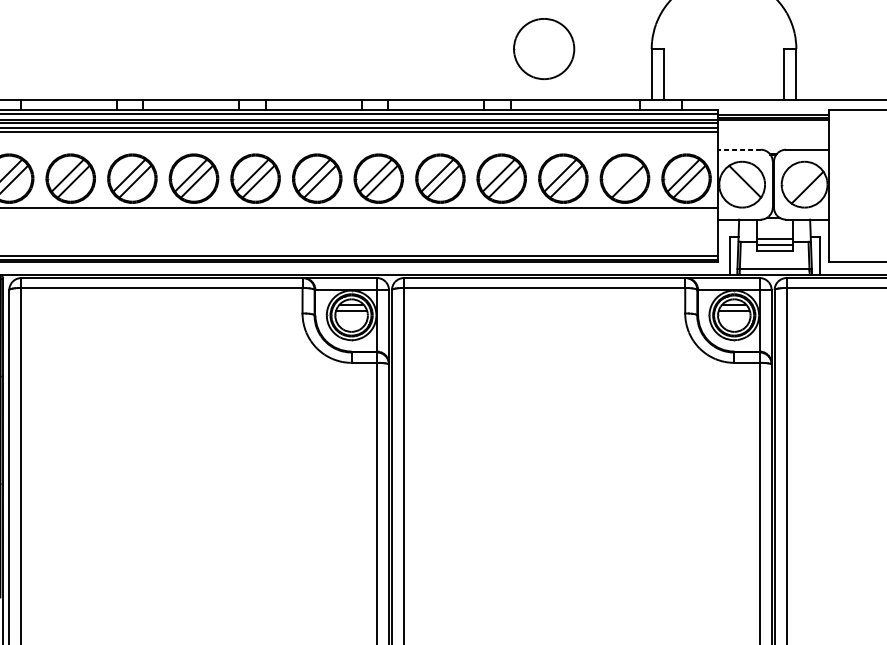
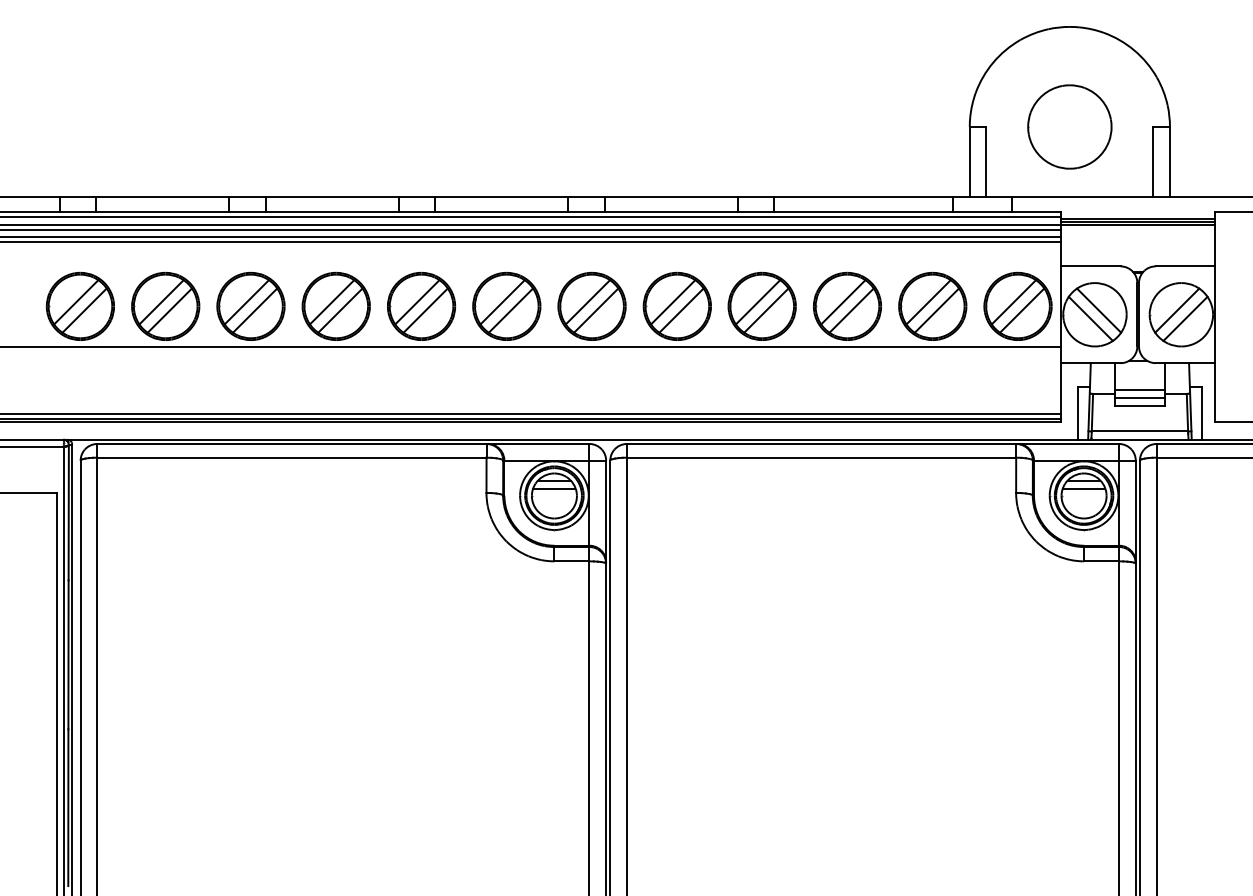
part: (543, 48) -> (1069, 126), moved
line: (738, 149) -> (1090, 266), dashed -> solid
line: (621, 175) -> (928, 302), added
line: (801, 181) -> (1177, 310), added
line: (738, 187) -> (1090, 318), added

